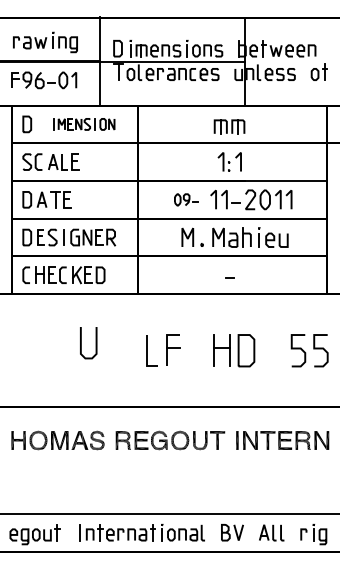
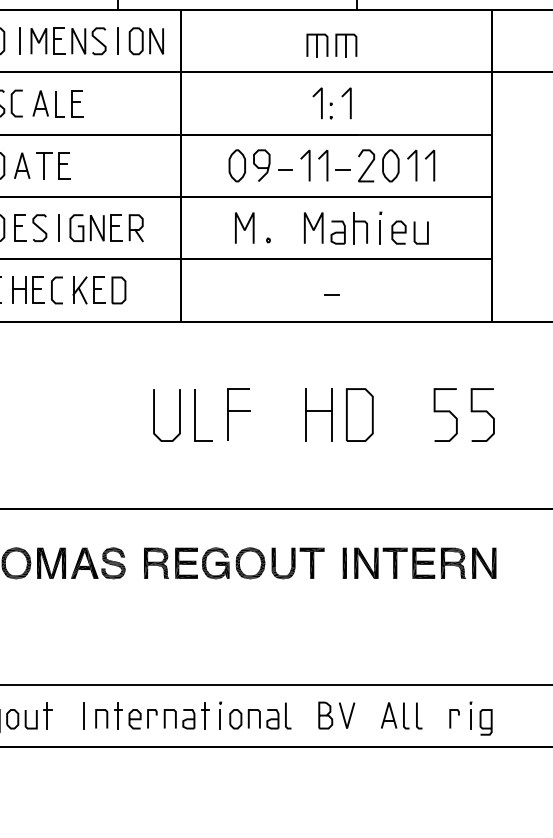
part: (84, 124) -> (92, 41), size x1.43
part: (185, 199) -> (259, 165), size x1.67
part: (192, 236) -> (252, 226), moved
curve: (81, 343) -> (155, 416), moved

